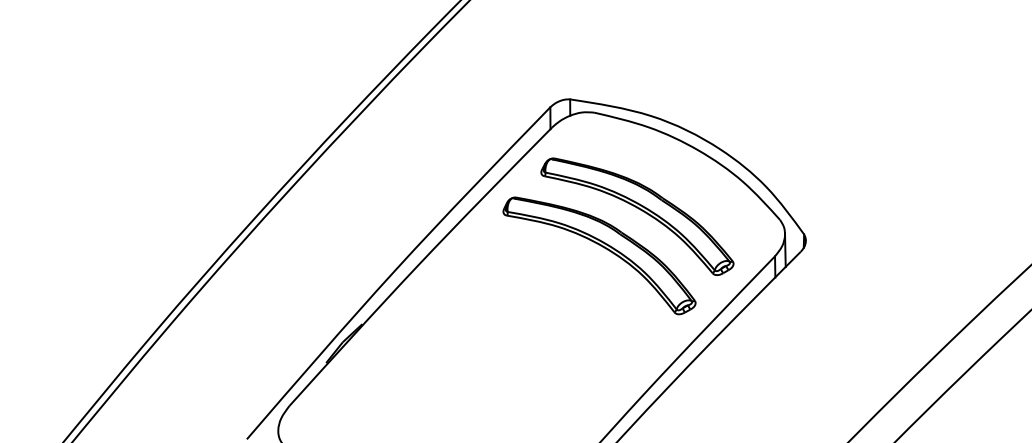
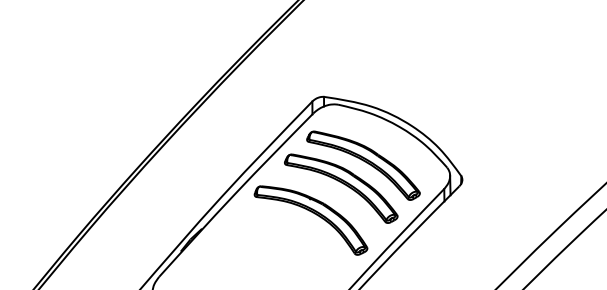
part: (553, 299) -> (314, 214), added

